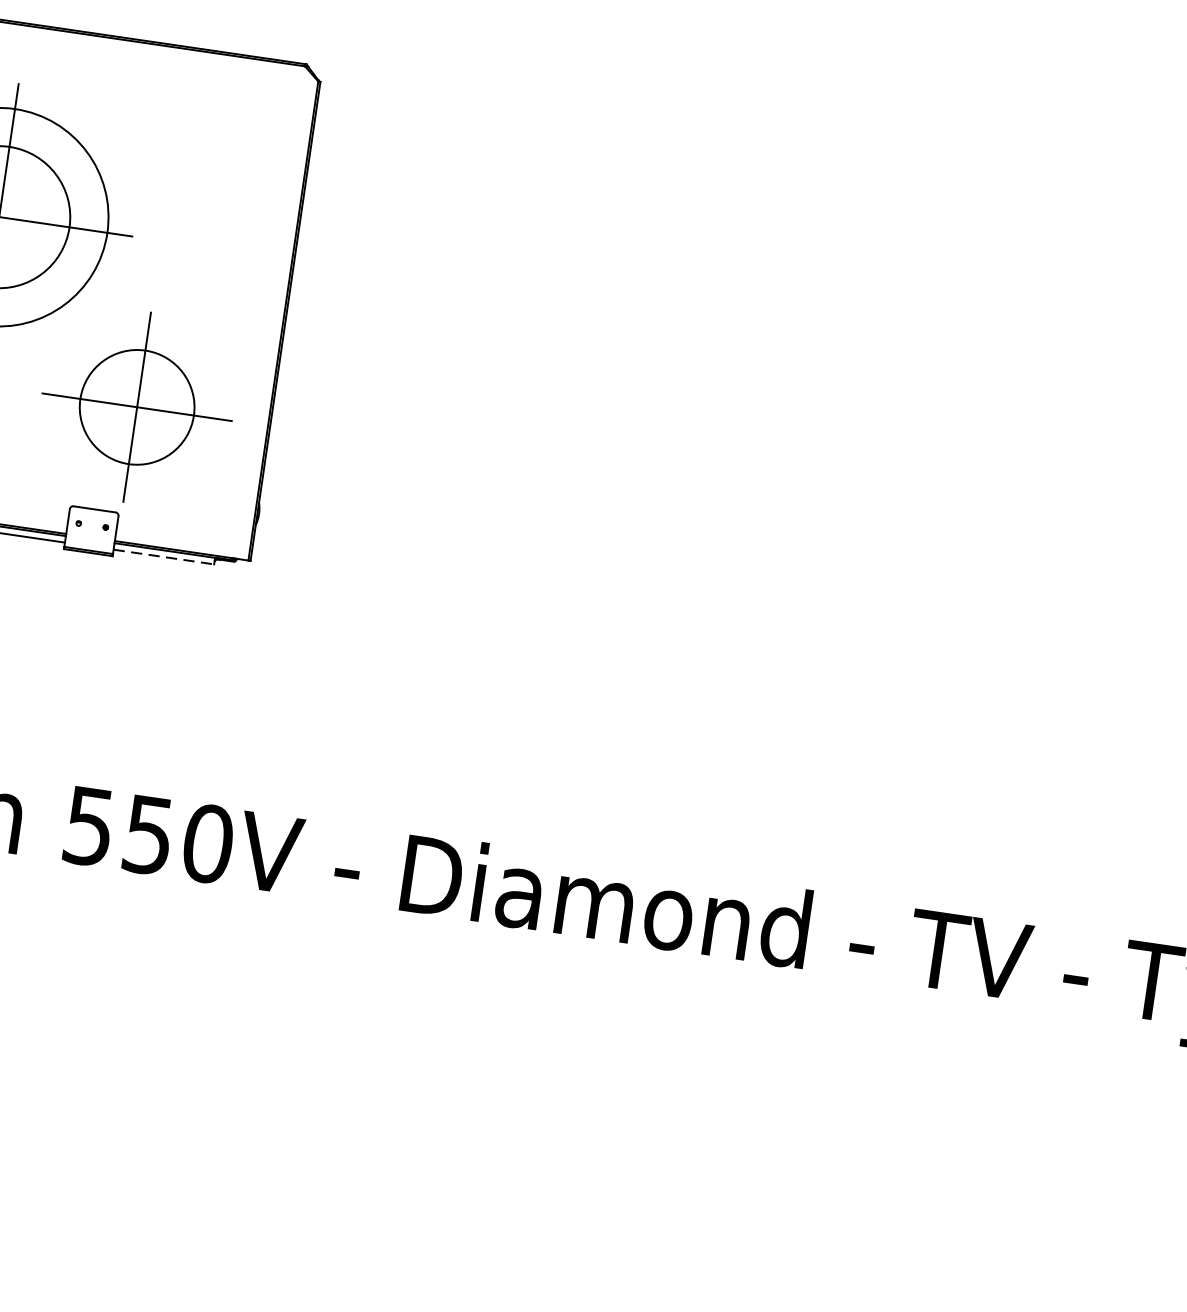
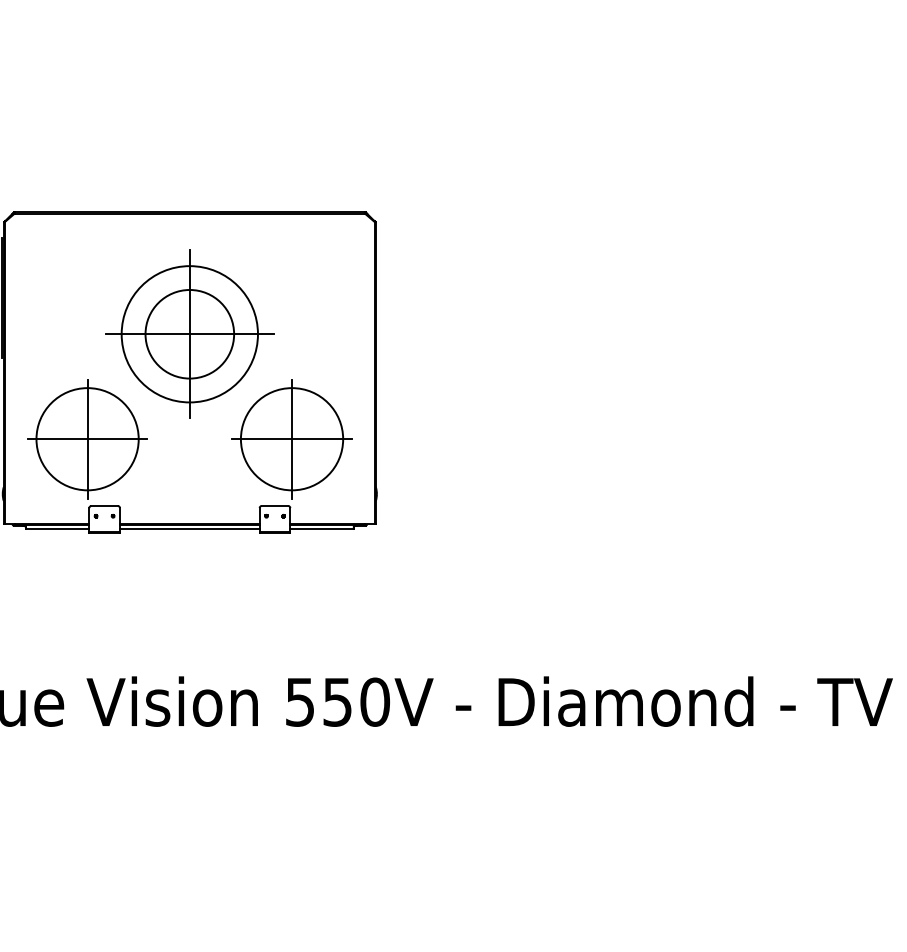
circle: (136, 407) -> (291, 439), size x1.43
line: (164, 557) -> (322, 529), dashed -> solid

